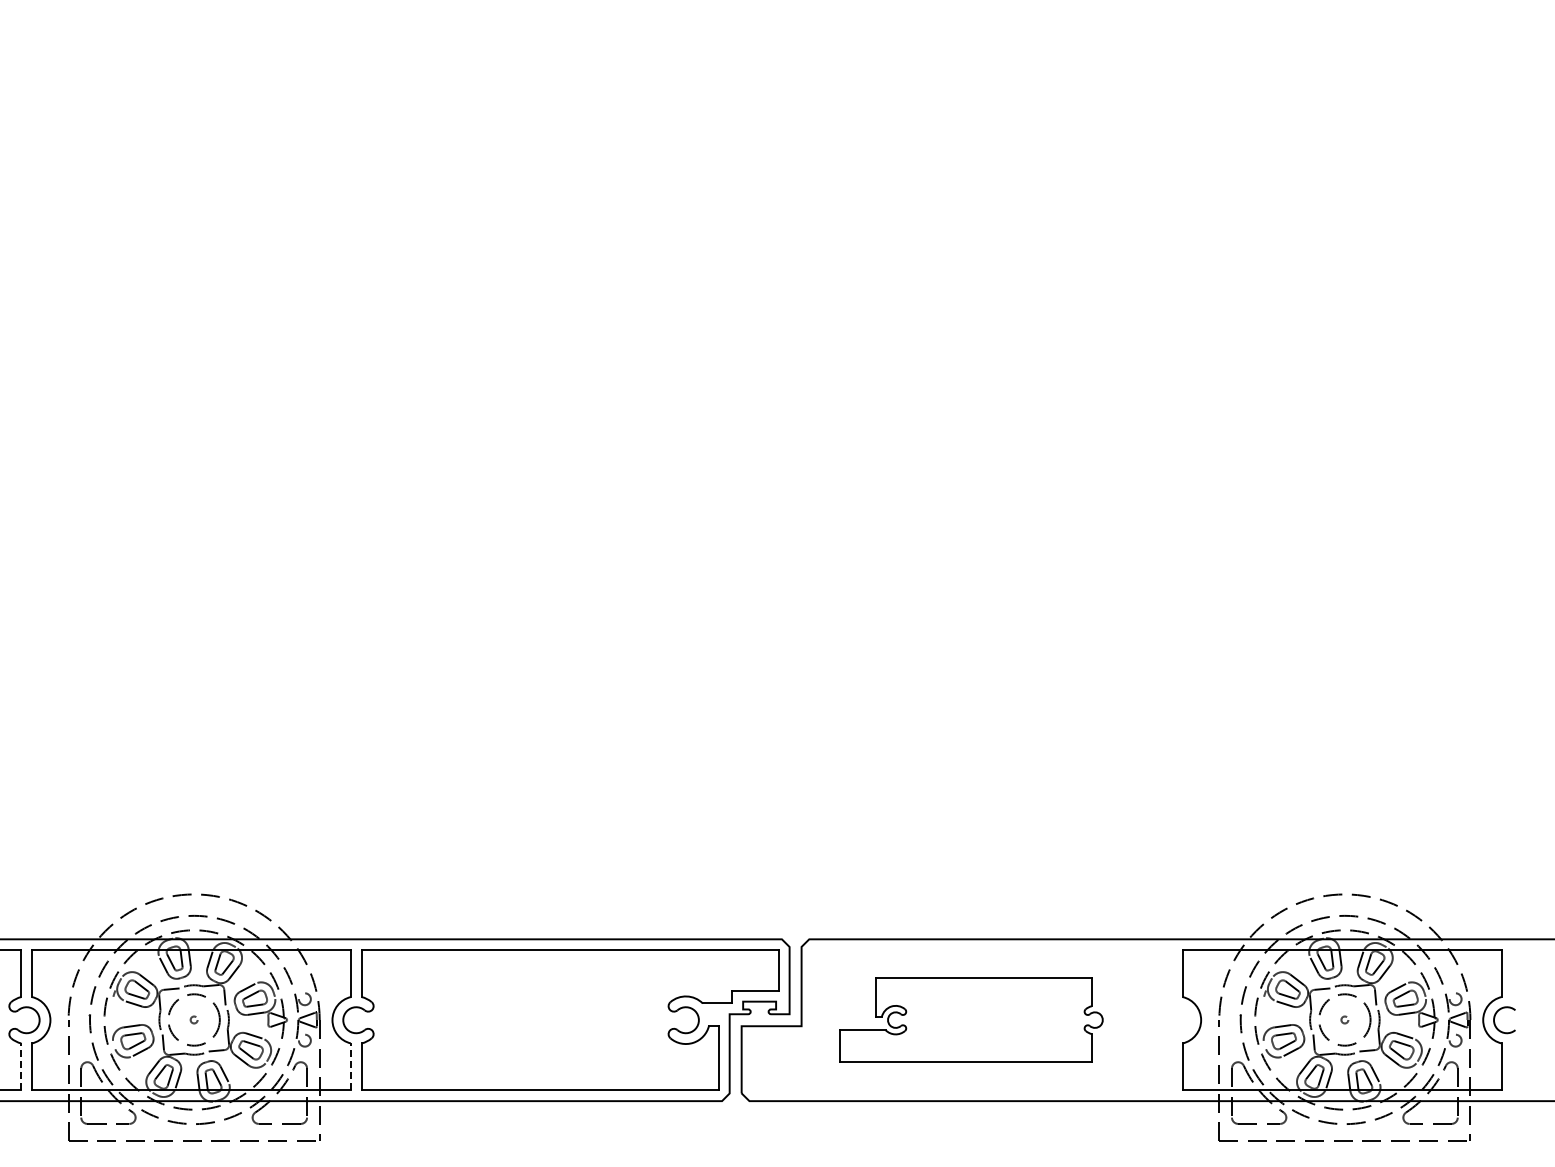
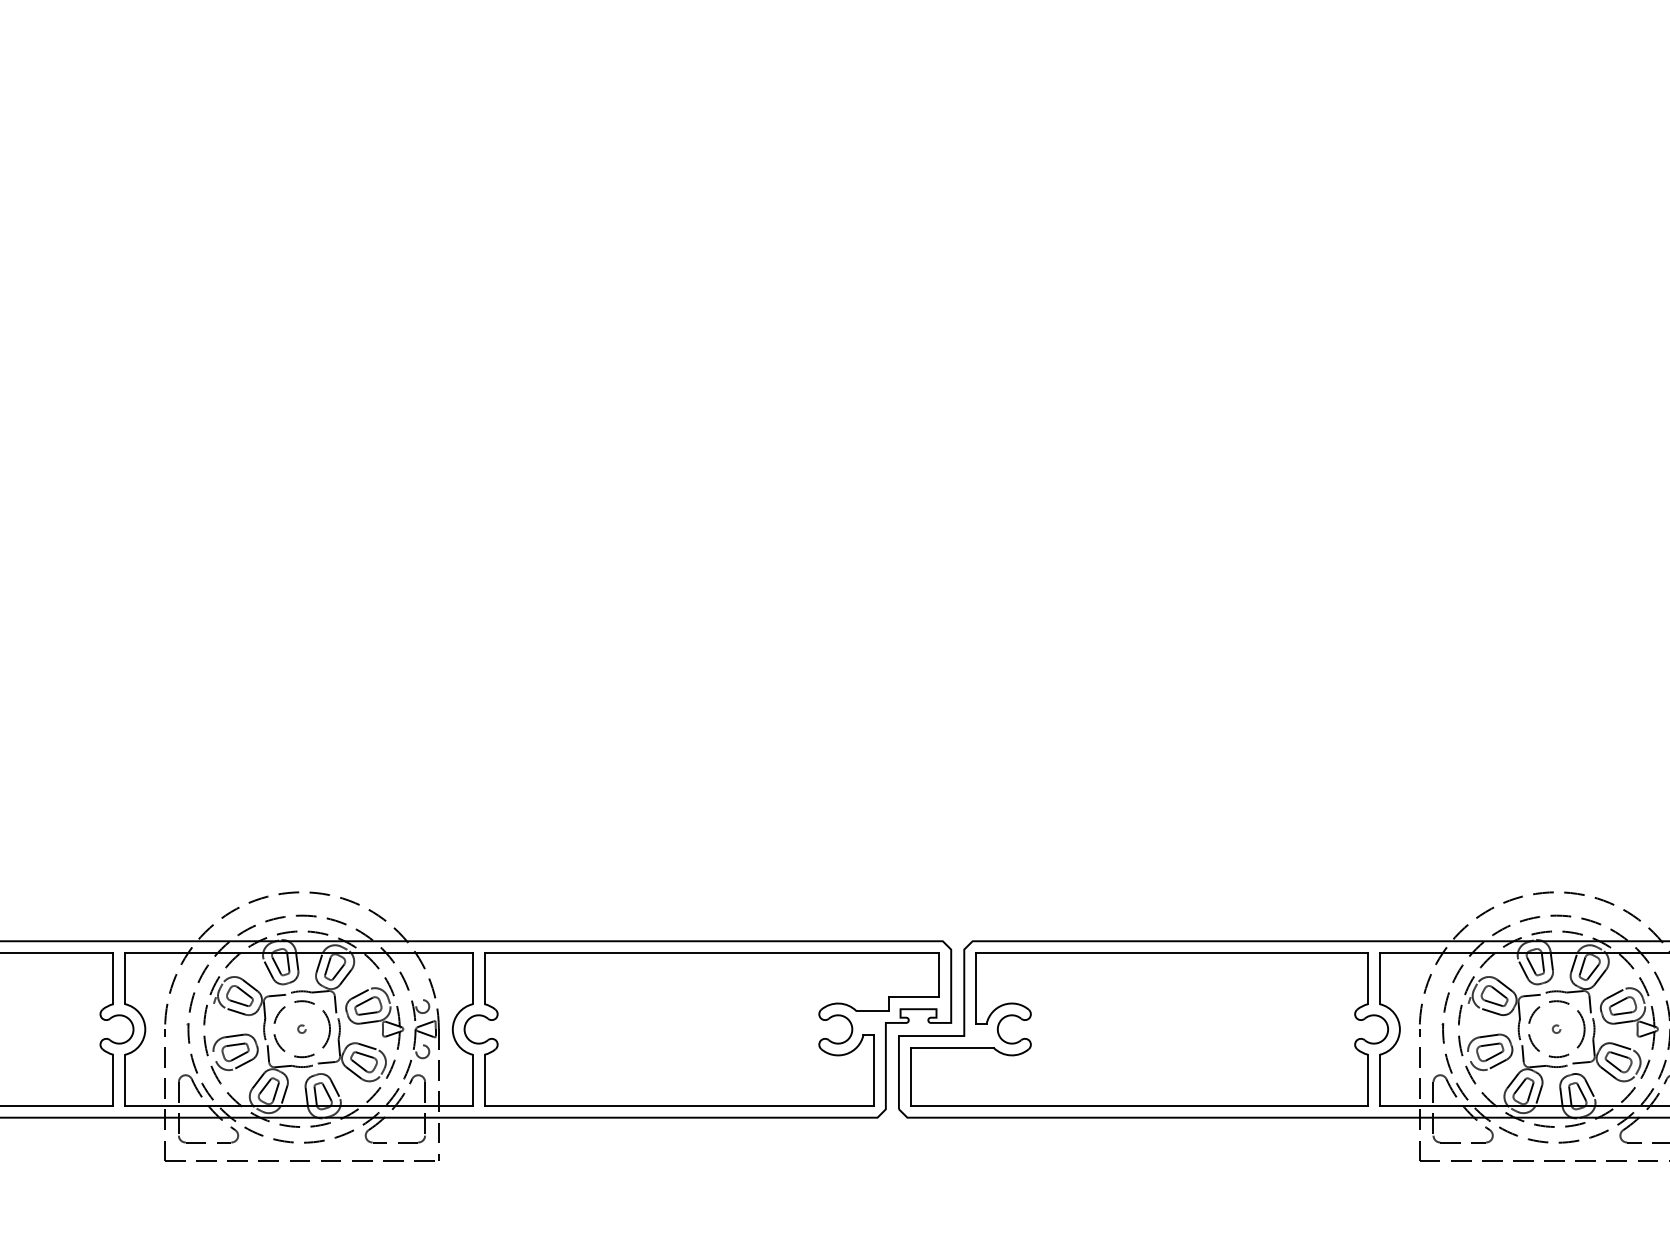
part: (971, 1019) -> (1149, 1028), size x1.67
line: (21, 1066) -> (113, 1079), dashed -> solid
line: (350, 1066) -> (472, 1079), dashed -> solid

